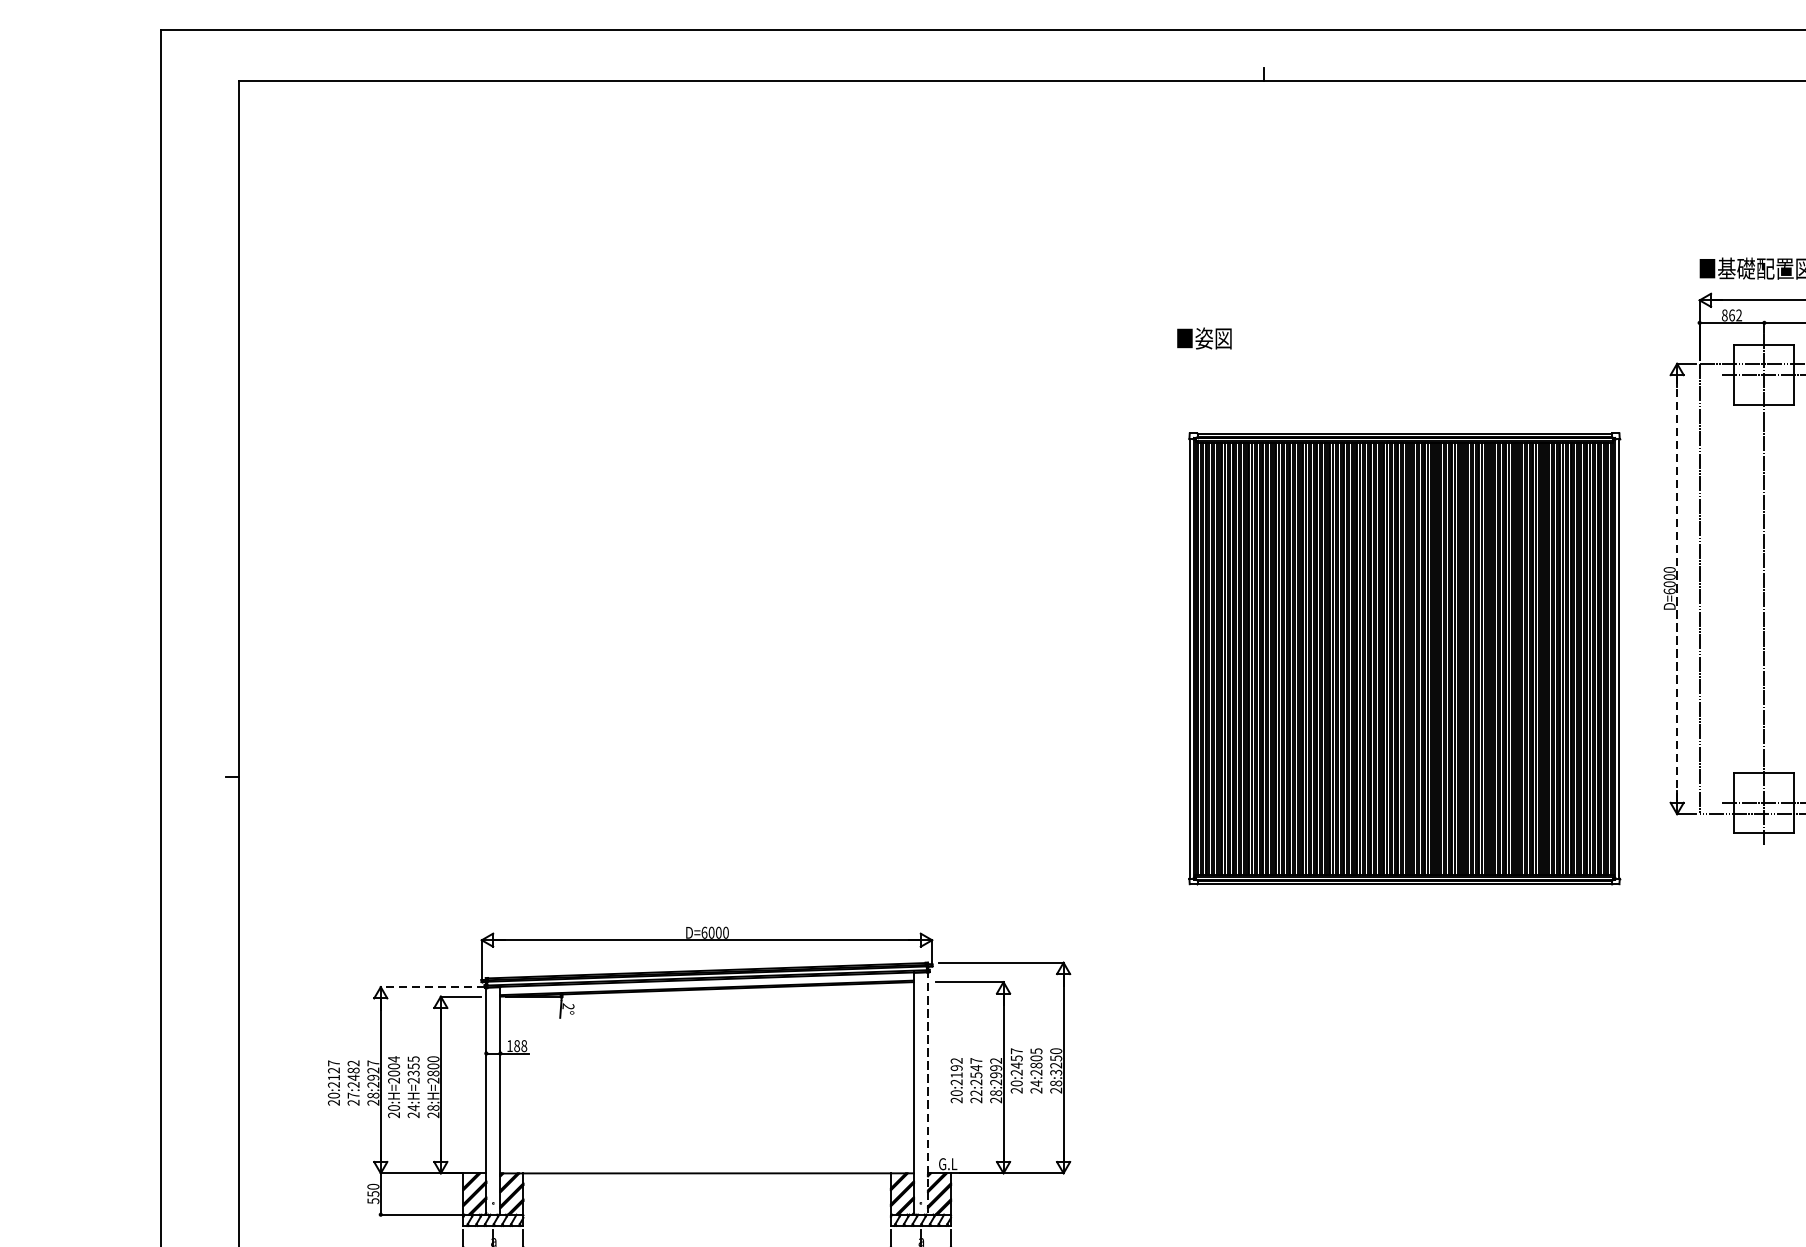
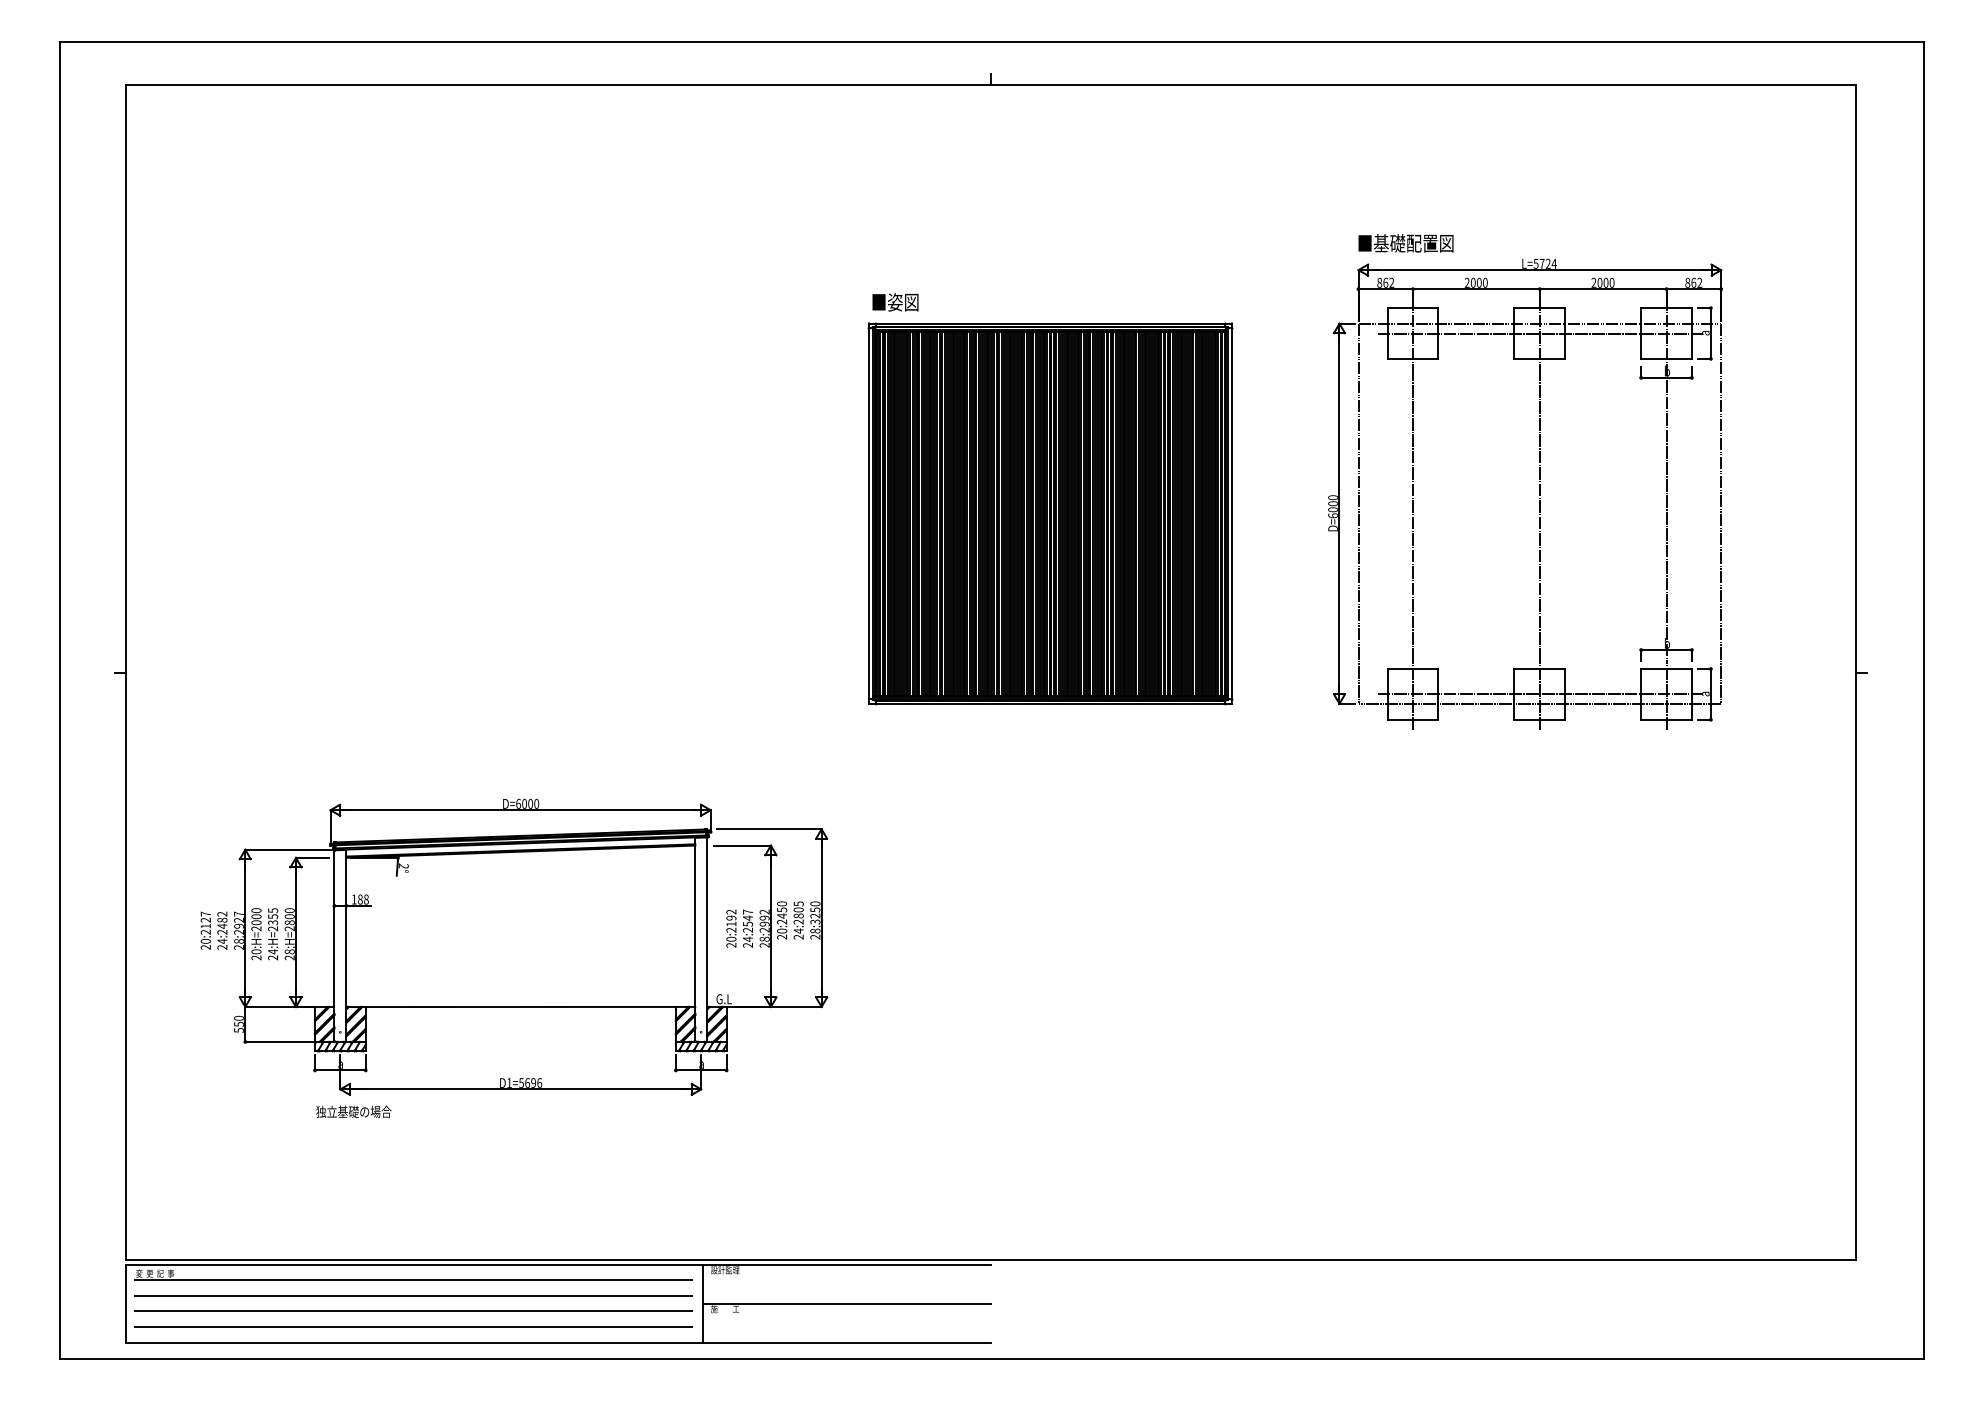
text: (1204, 338) -> (895, 302), moved
line: (1677, 588) -> (1339, 513), dashed -> solid
part: (1404, 658) -> (1050, 513), moved
line: (431, 986) -> (288, 849), dashed -> solid
text: (1017, 1050) -> (782, 903), 20:2457 -> 20:2450
text: (394, 1059) -> (256, 910), 20:H=2004 -> 20:H=2000
line: (928, 1092) -> (707, 938), dashed -> solid
text: (975, 1092) -> (747, 938), 22:2547 -> 24:2547
text: (353, 1095) -> (222, 941), 27:2482 -> 24:2482

